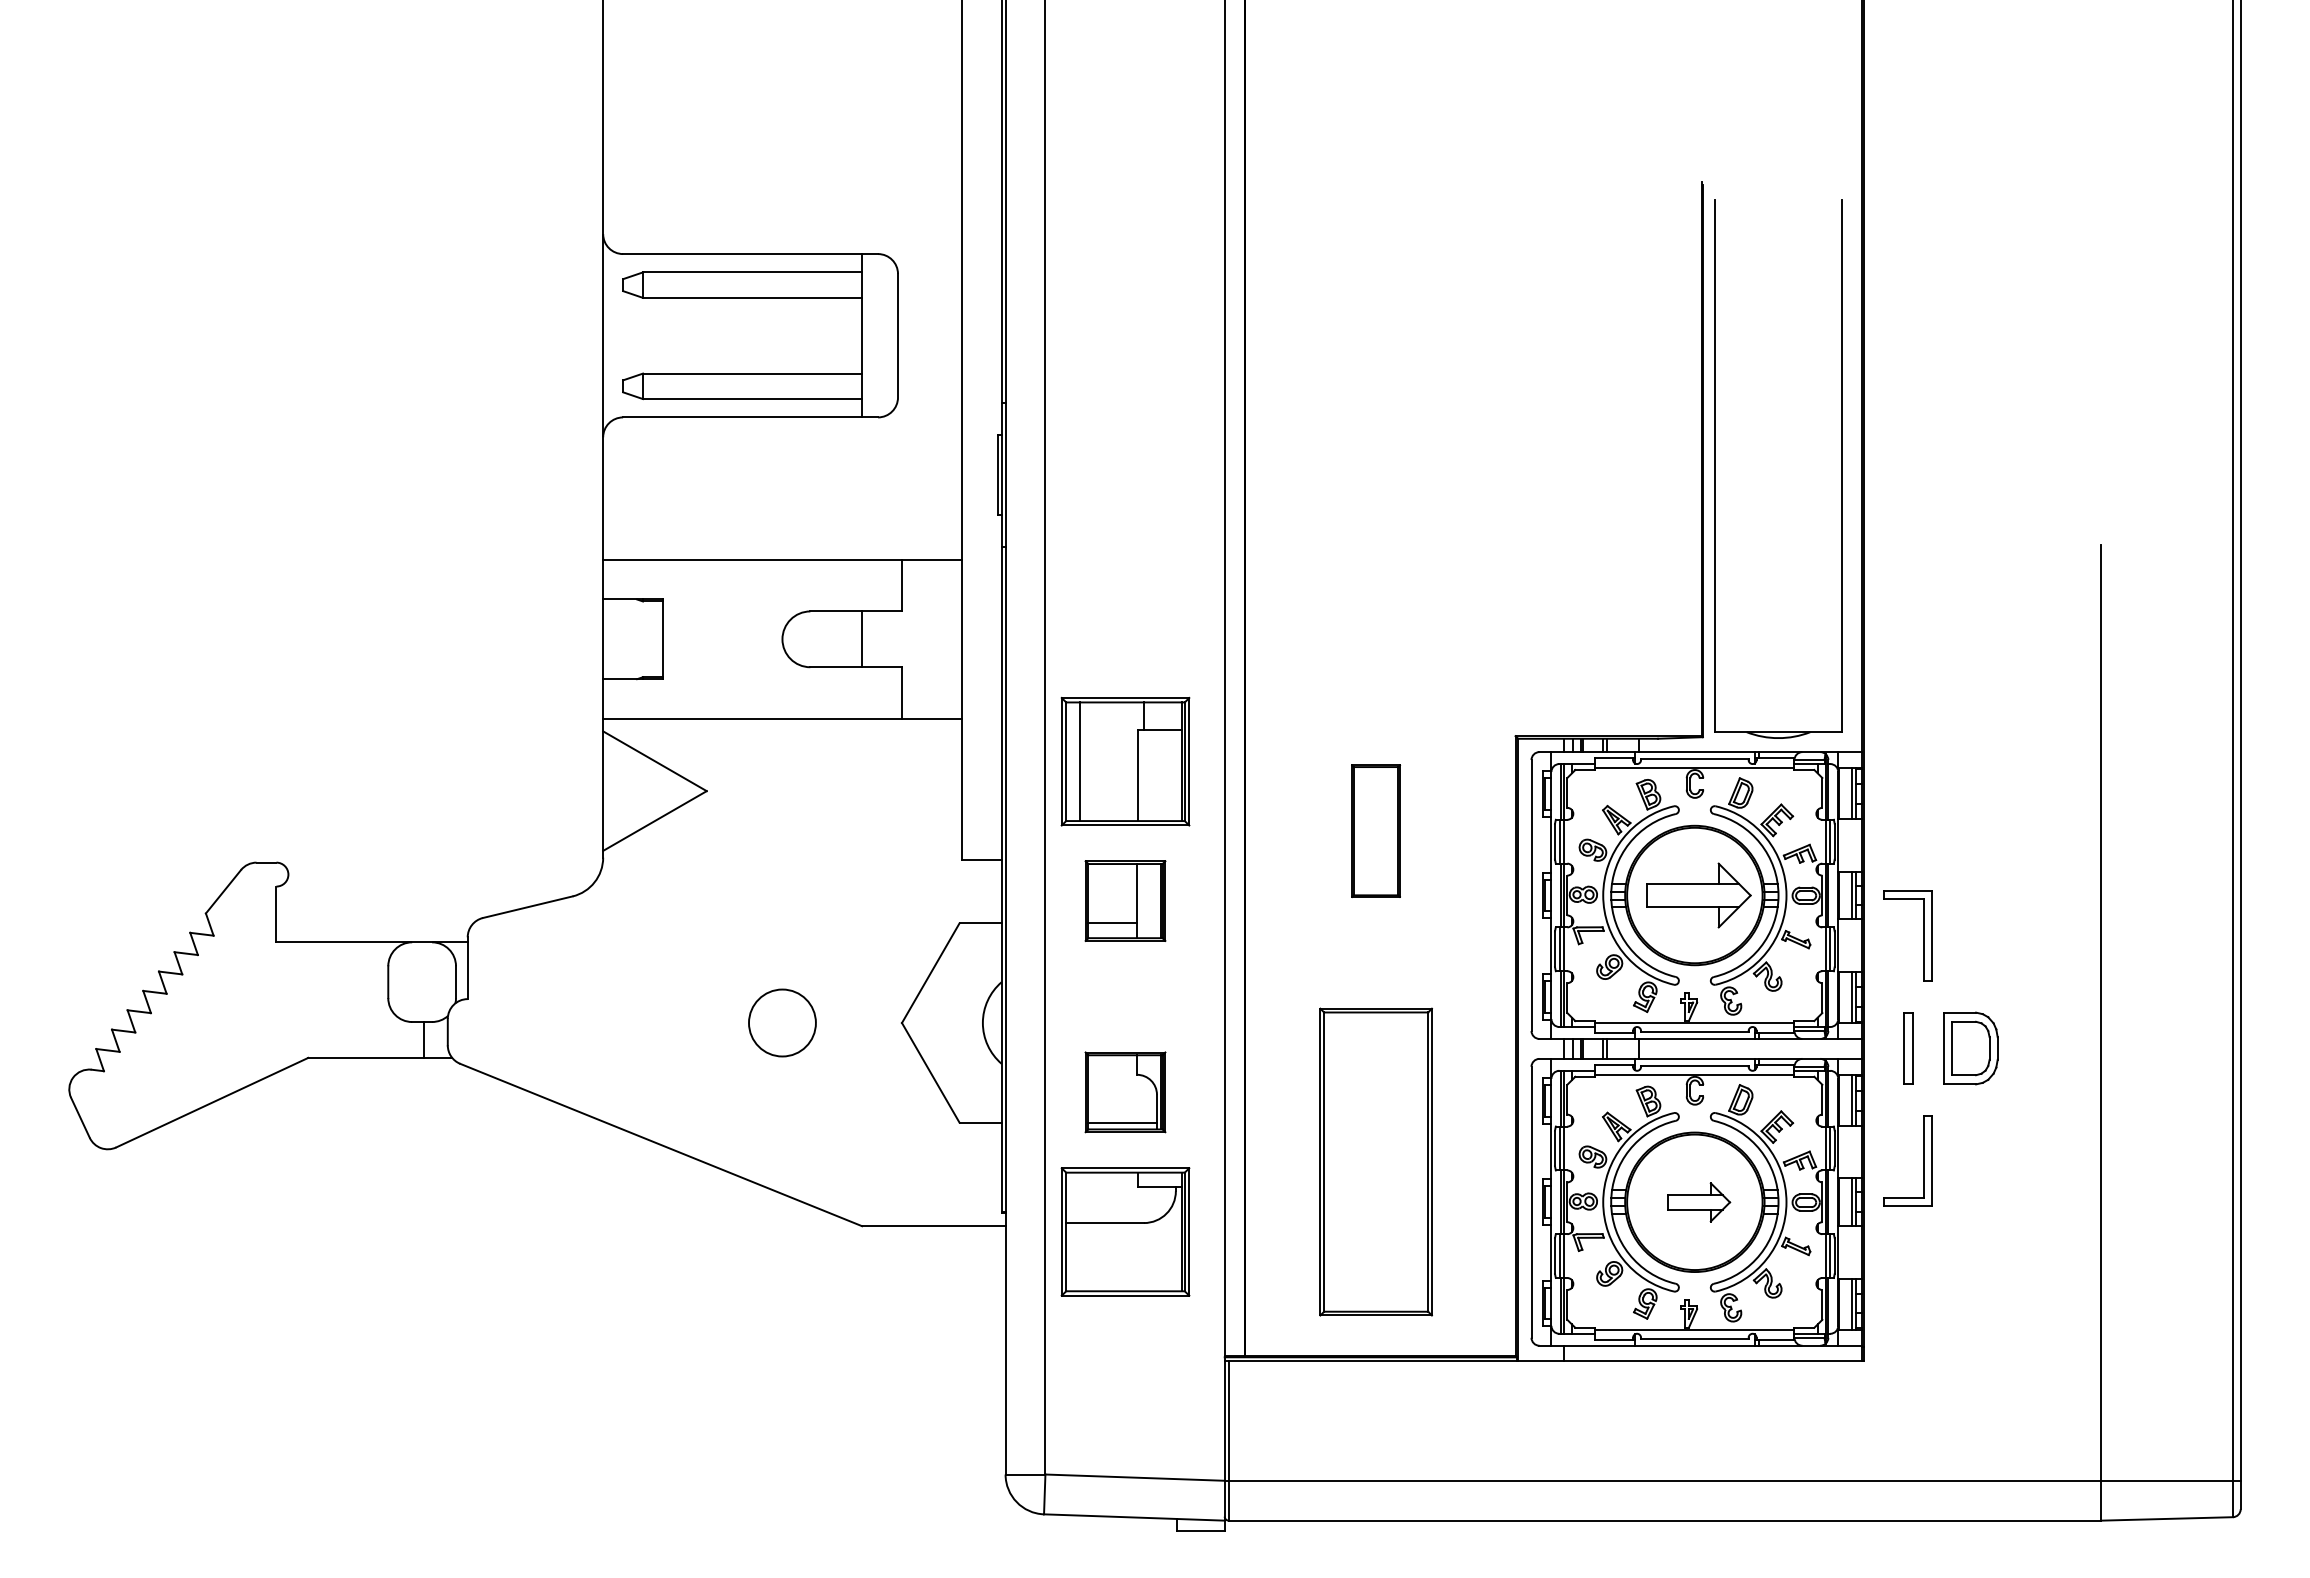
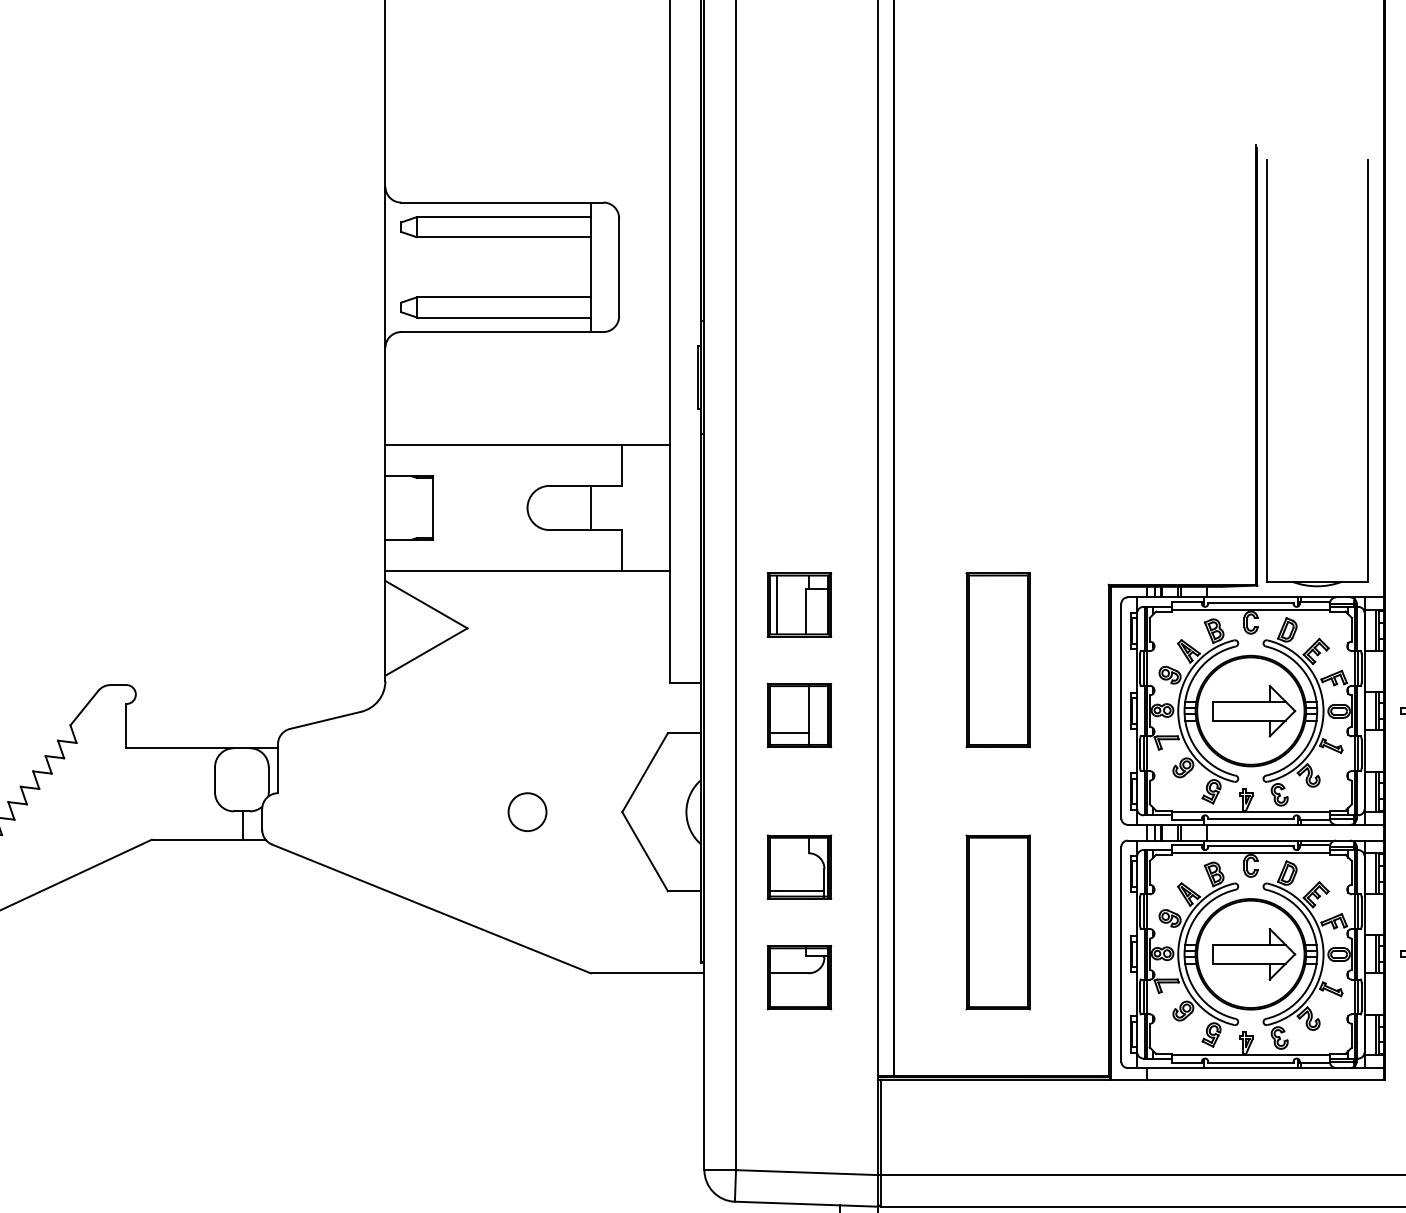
part: (1125, 761) -> (799, 604), size x0.62
part: (1375, 830) -> (997, 659), size x1.67
circle: (782, 1022) -> (527, 811), size x0.71
part: (1375, 1161) -> (997, 921), size x0.71
part: (1698, 1202) -> (1253, 954), size x1.67
part: (1125, 1231) -> (799, 977), size x0.62

